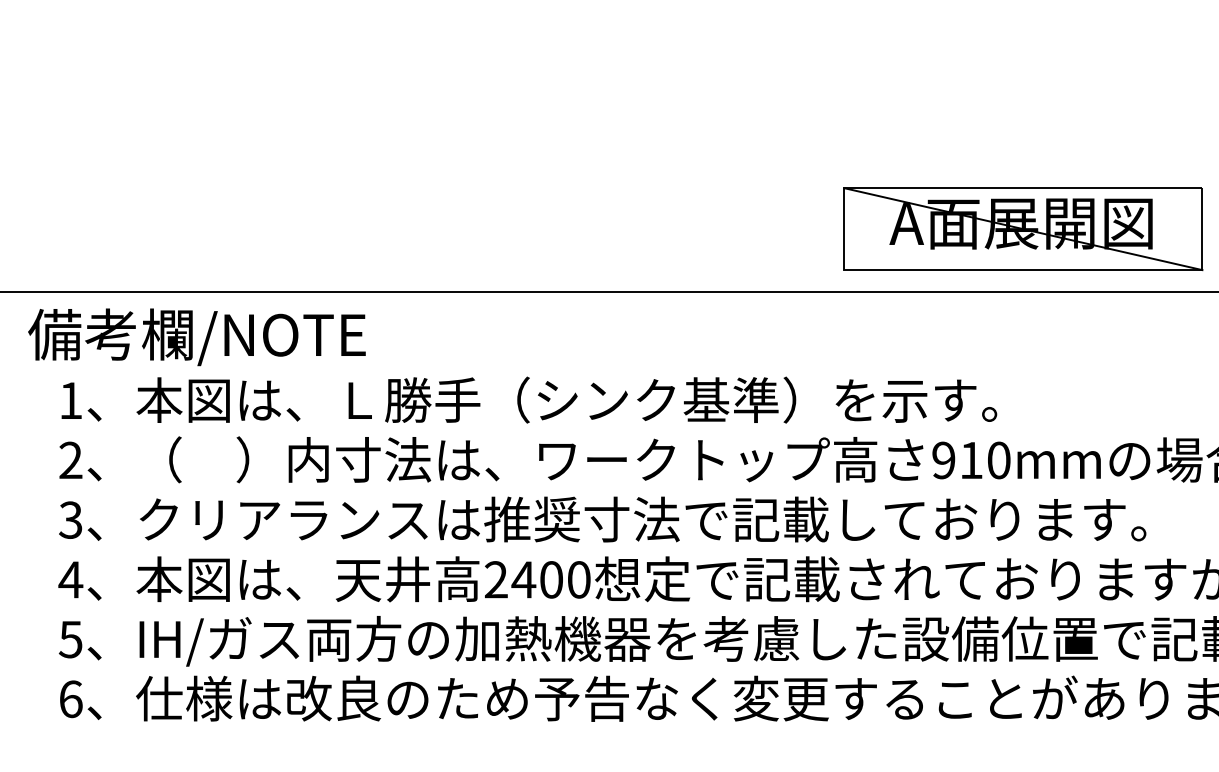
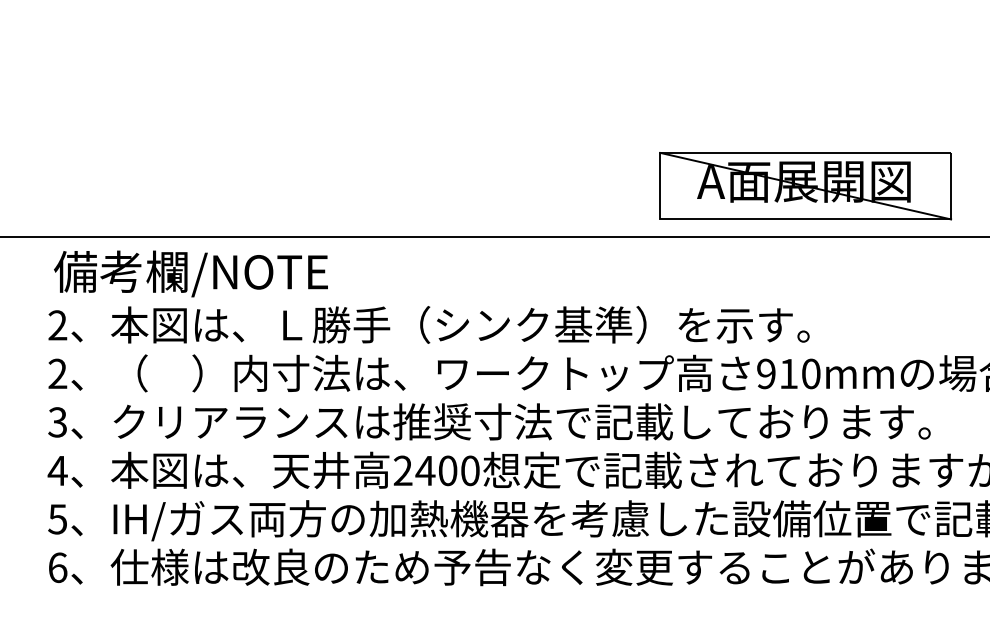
part: (1023, 229) -> (805, 186), moved
text: (196, 337) -> (190, 274), moved
text: (70, 400) -> (57, 325), 1 -> 2

